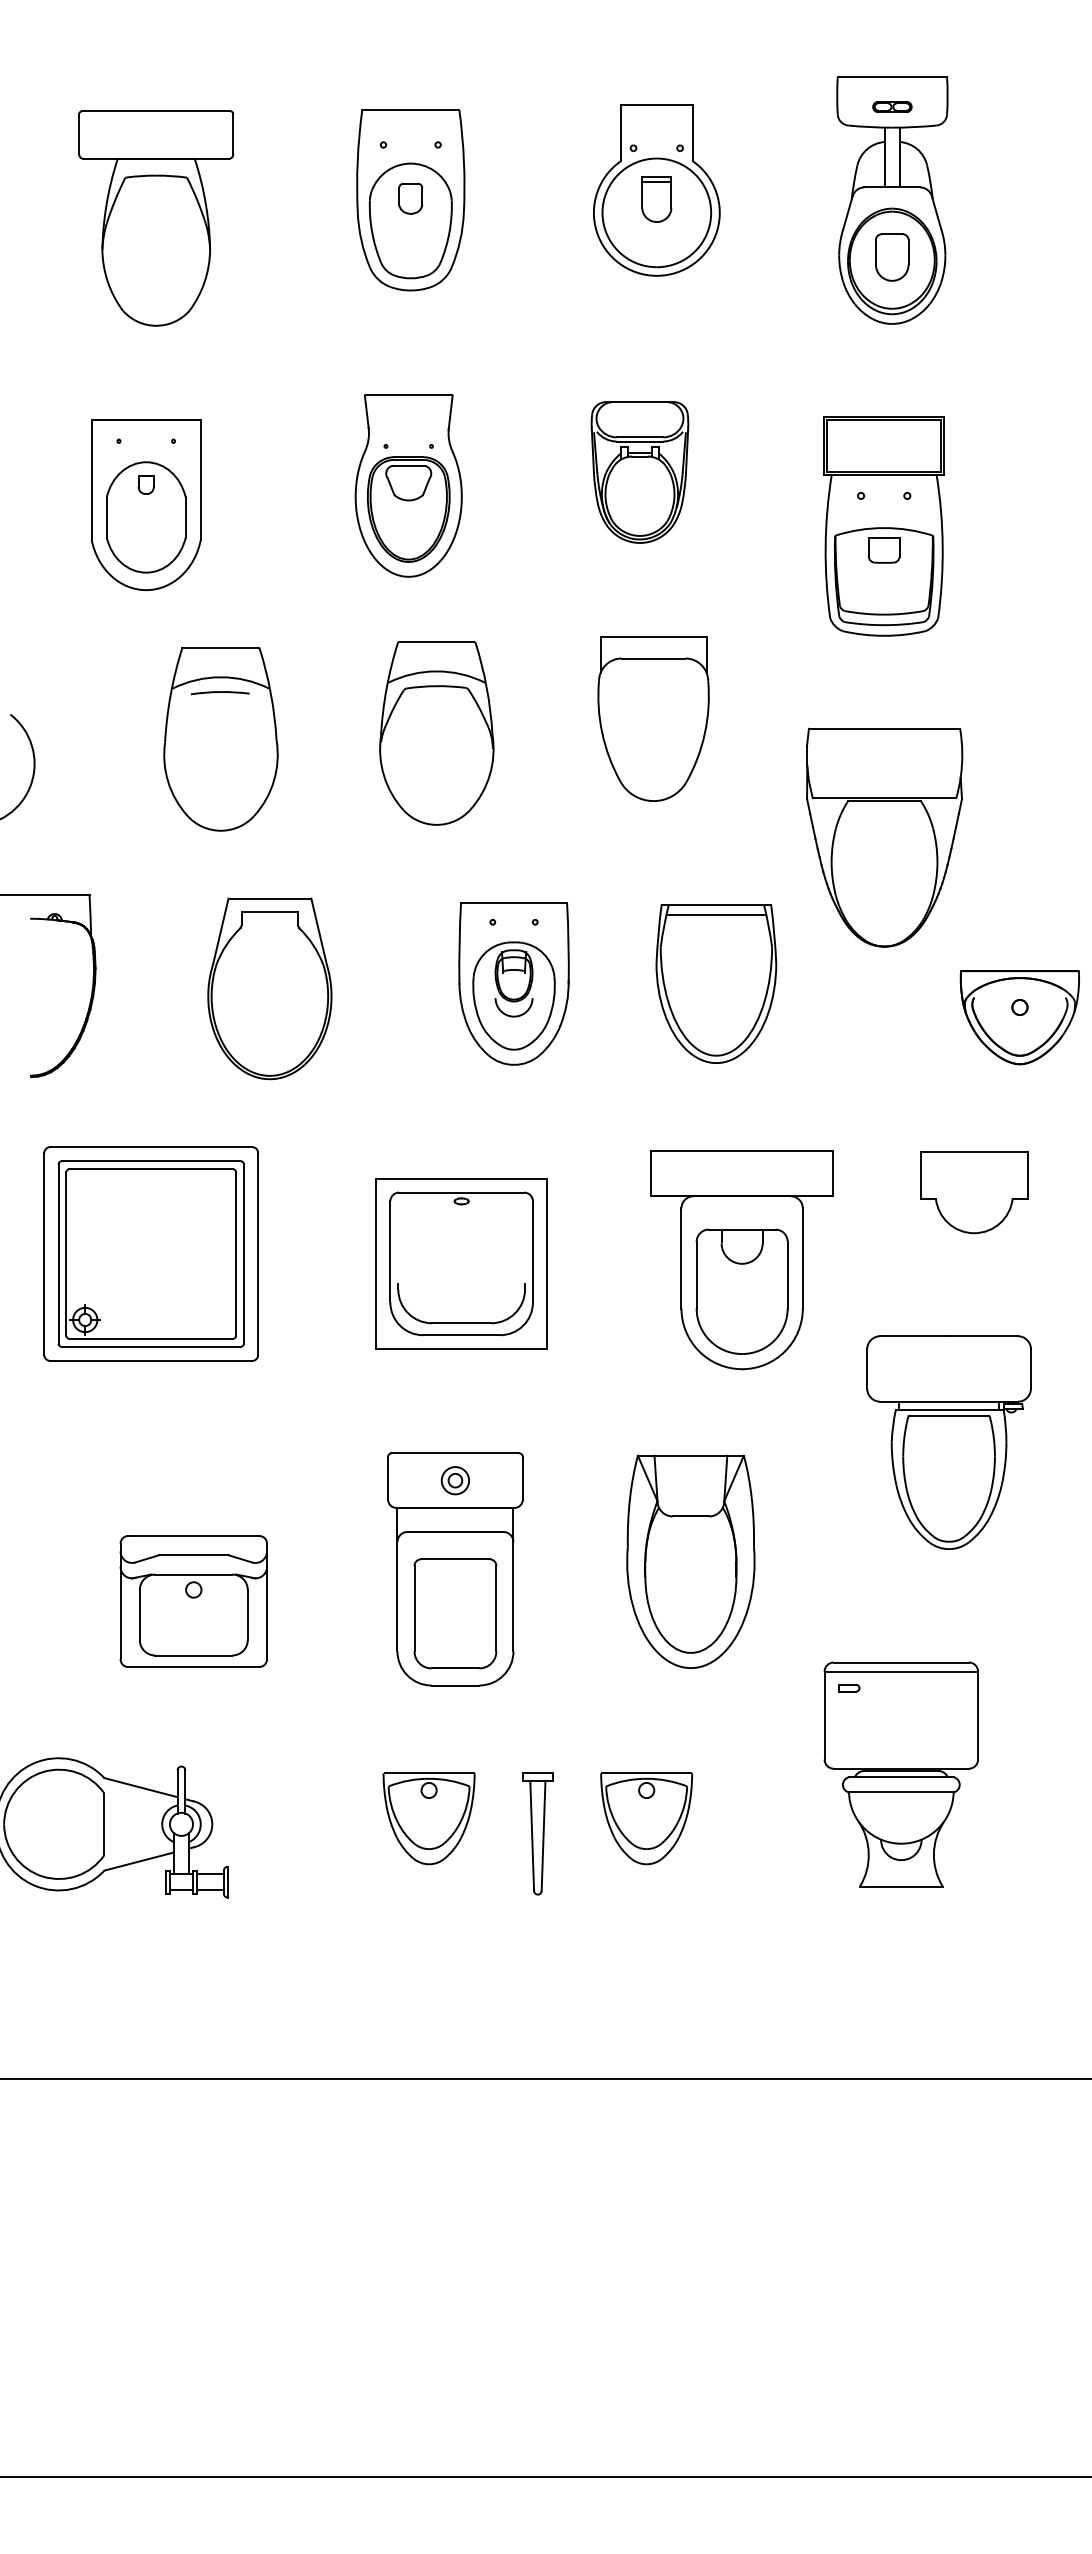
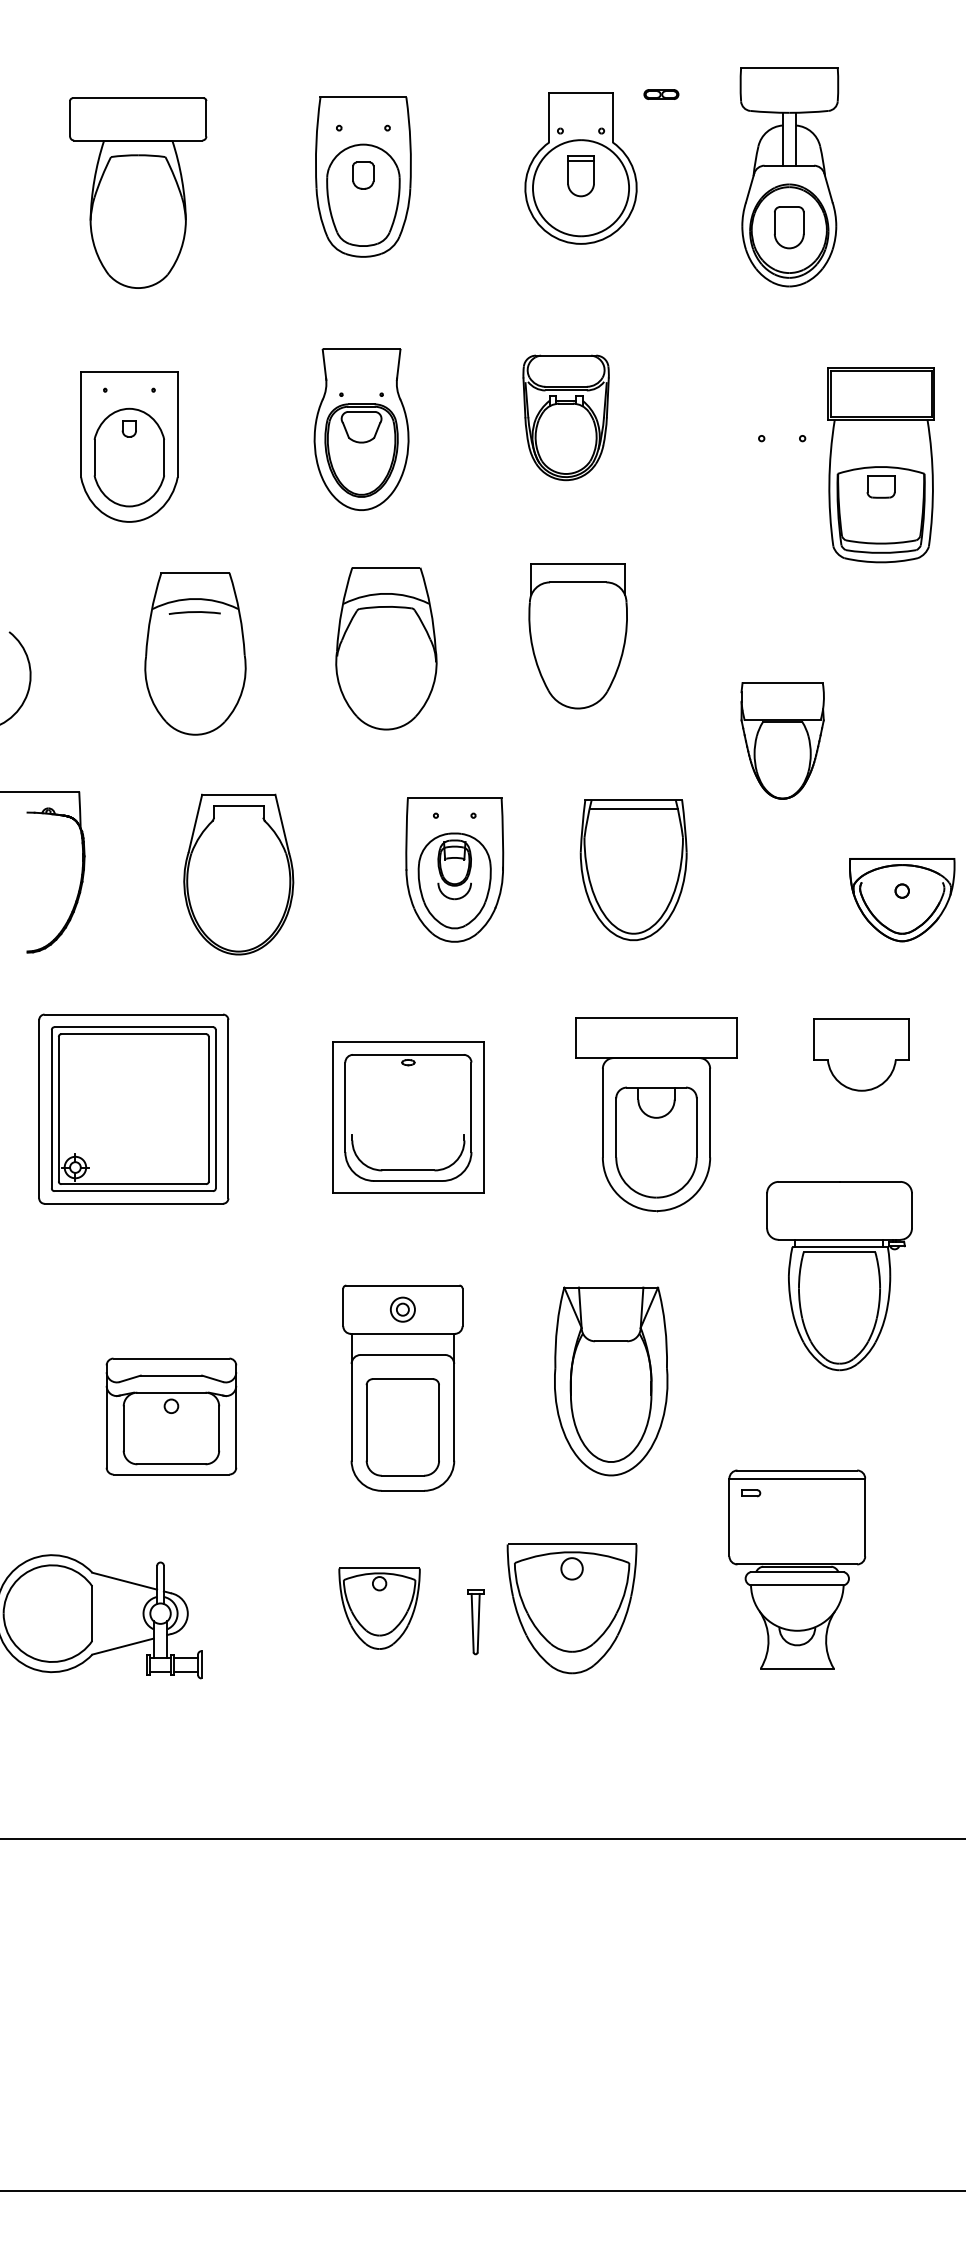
part: (892, 106) -> (661, 94), moved
part: (883, 526) -> (880, 465), moved
part: (884, 837) -> (782, 740), size x0.6
part: (646, 1818) -> (571, 1608), size x1.6
part: (537, 1833) -> (475, 1621), size x0.6

